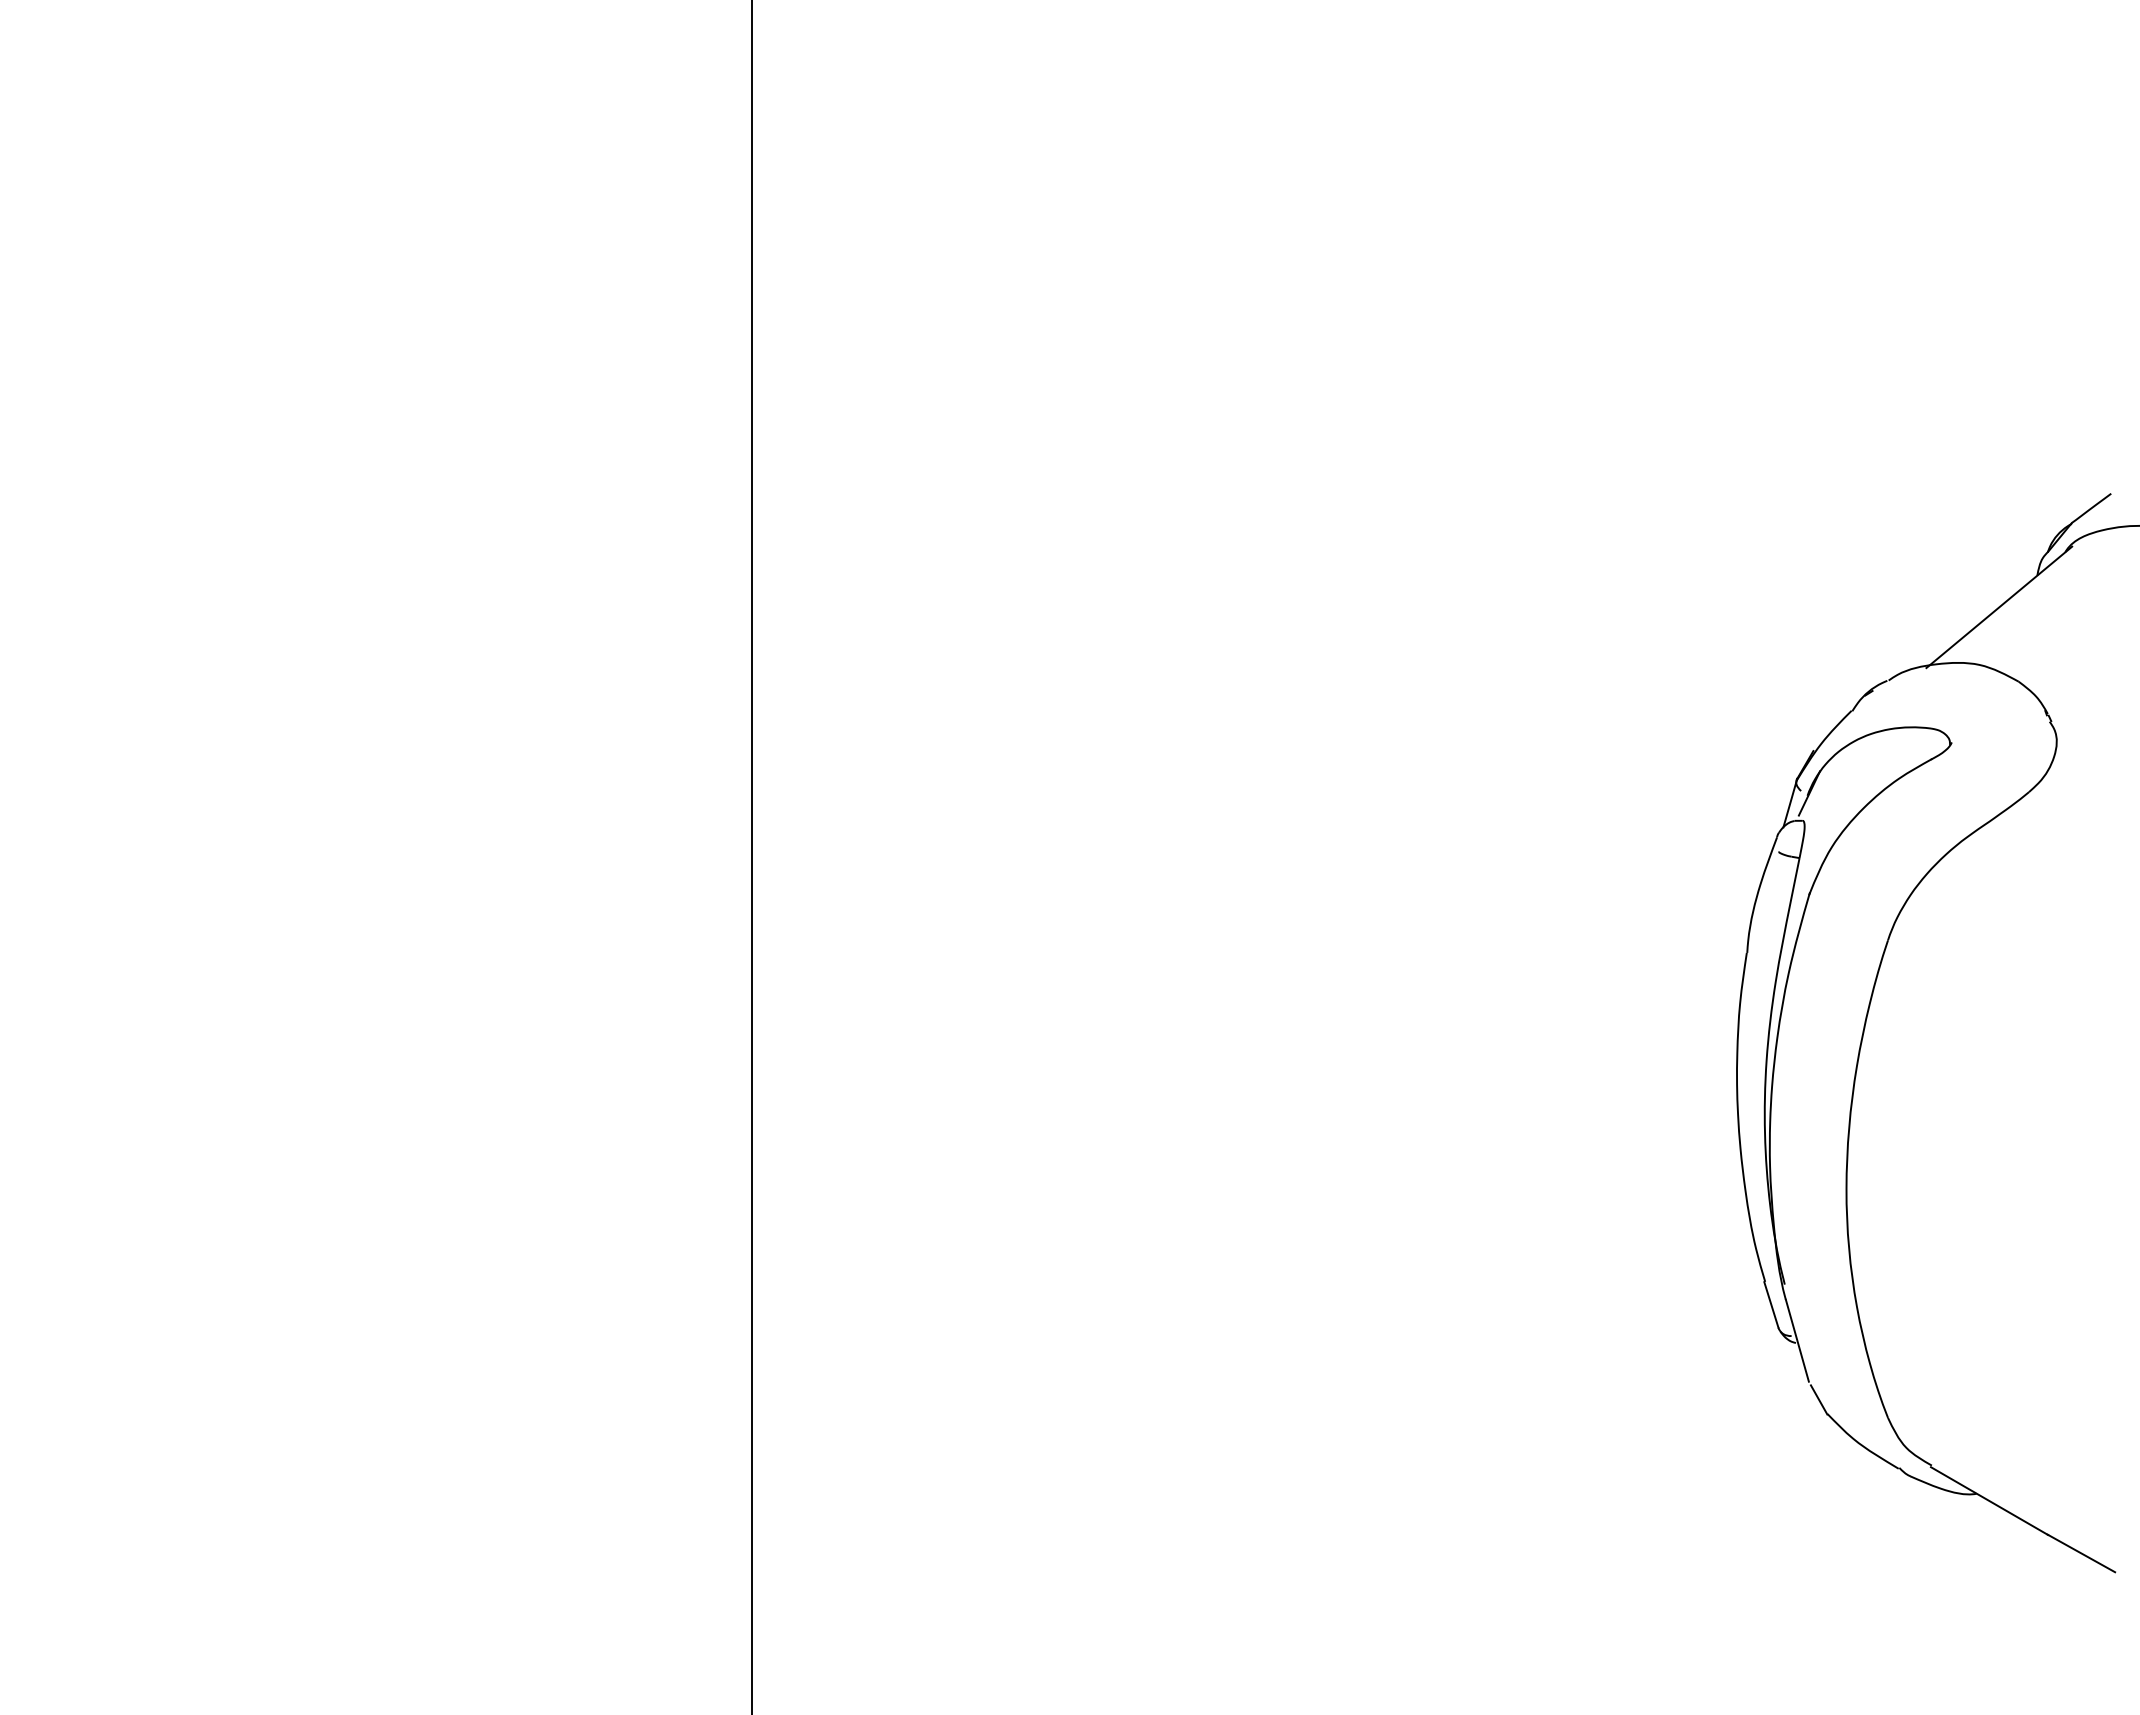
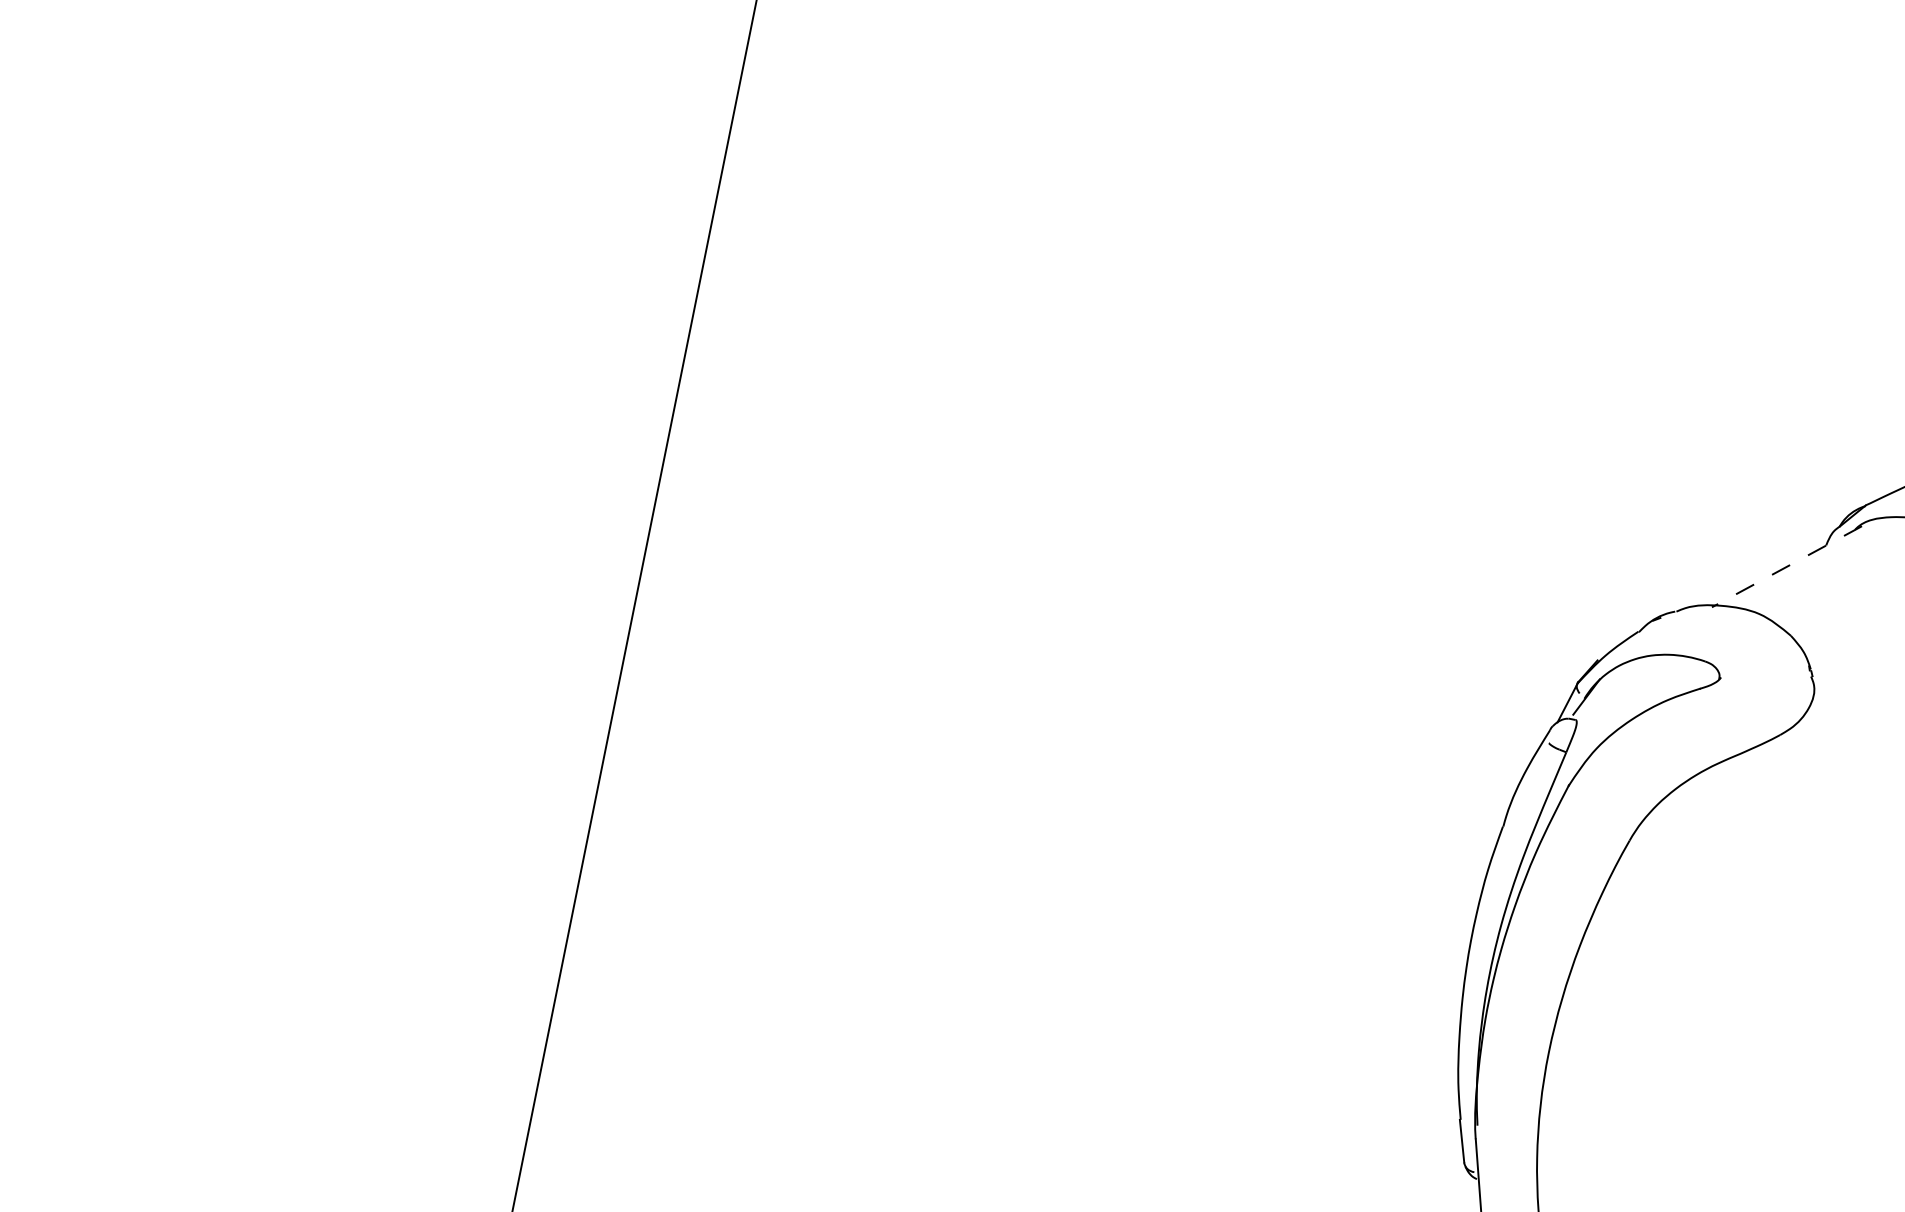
line: (1999, 607) -> (1787, 566), solid -> dashed

